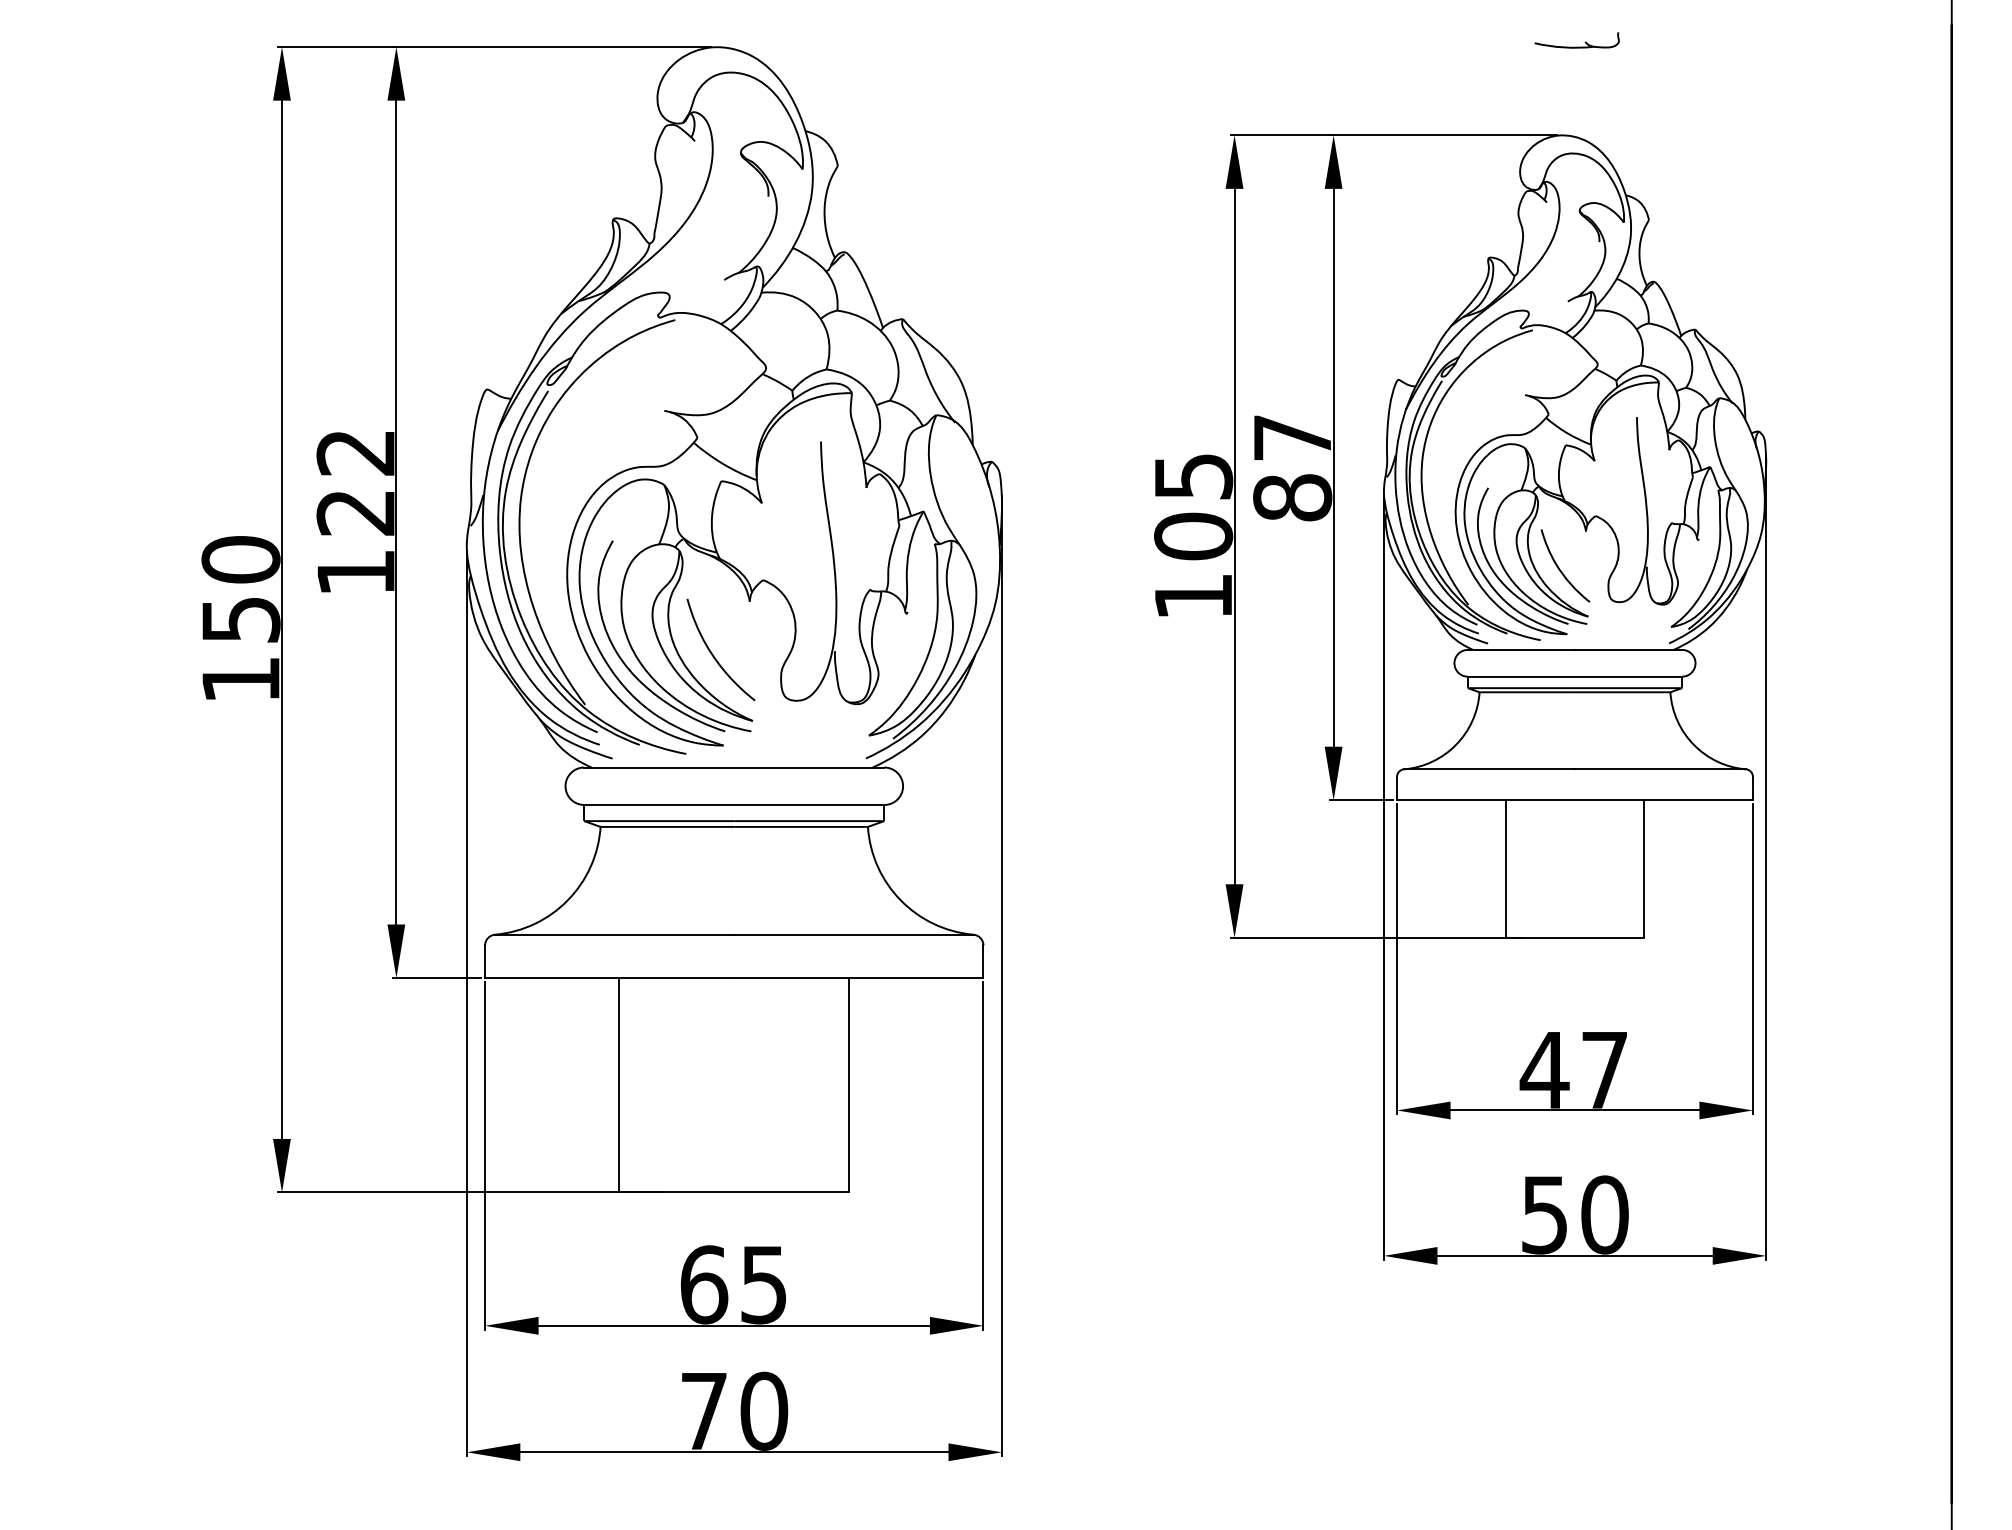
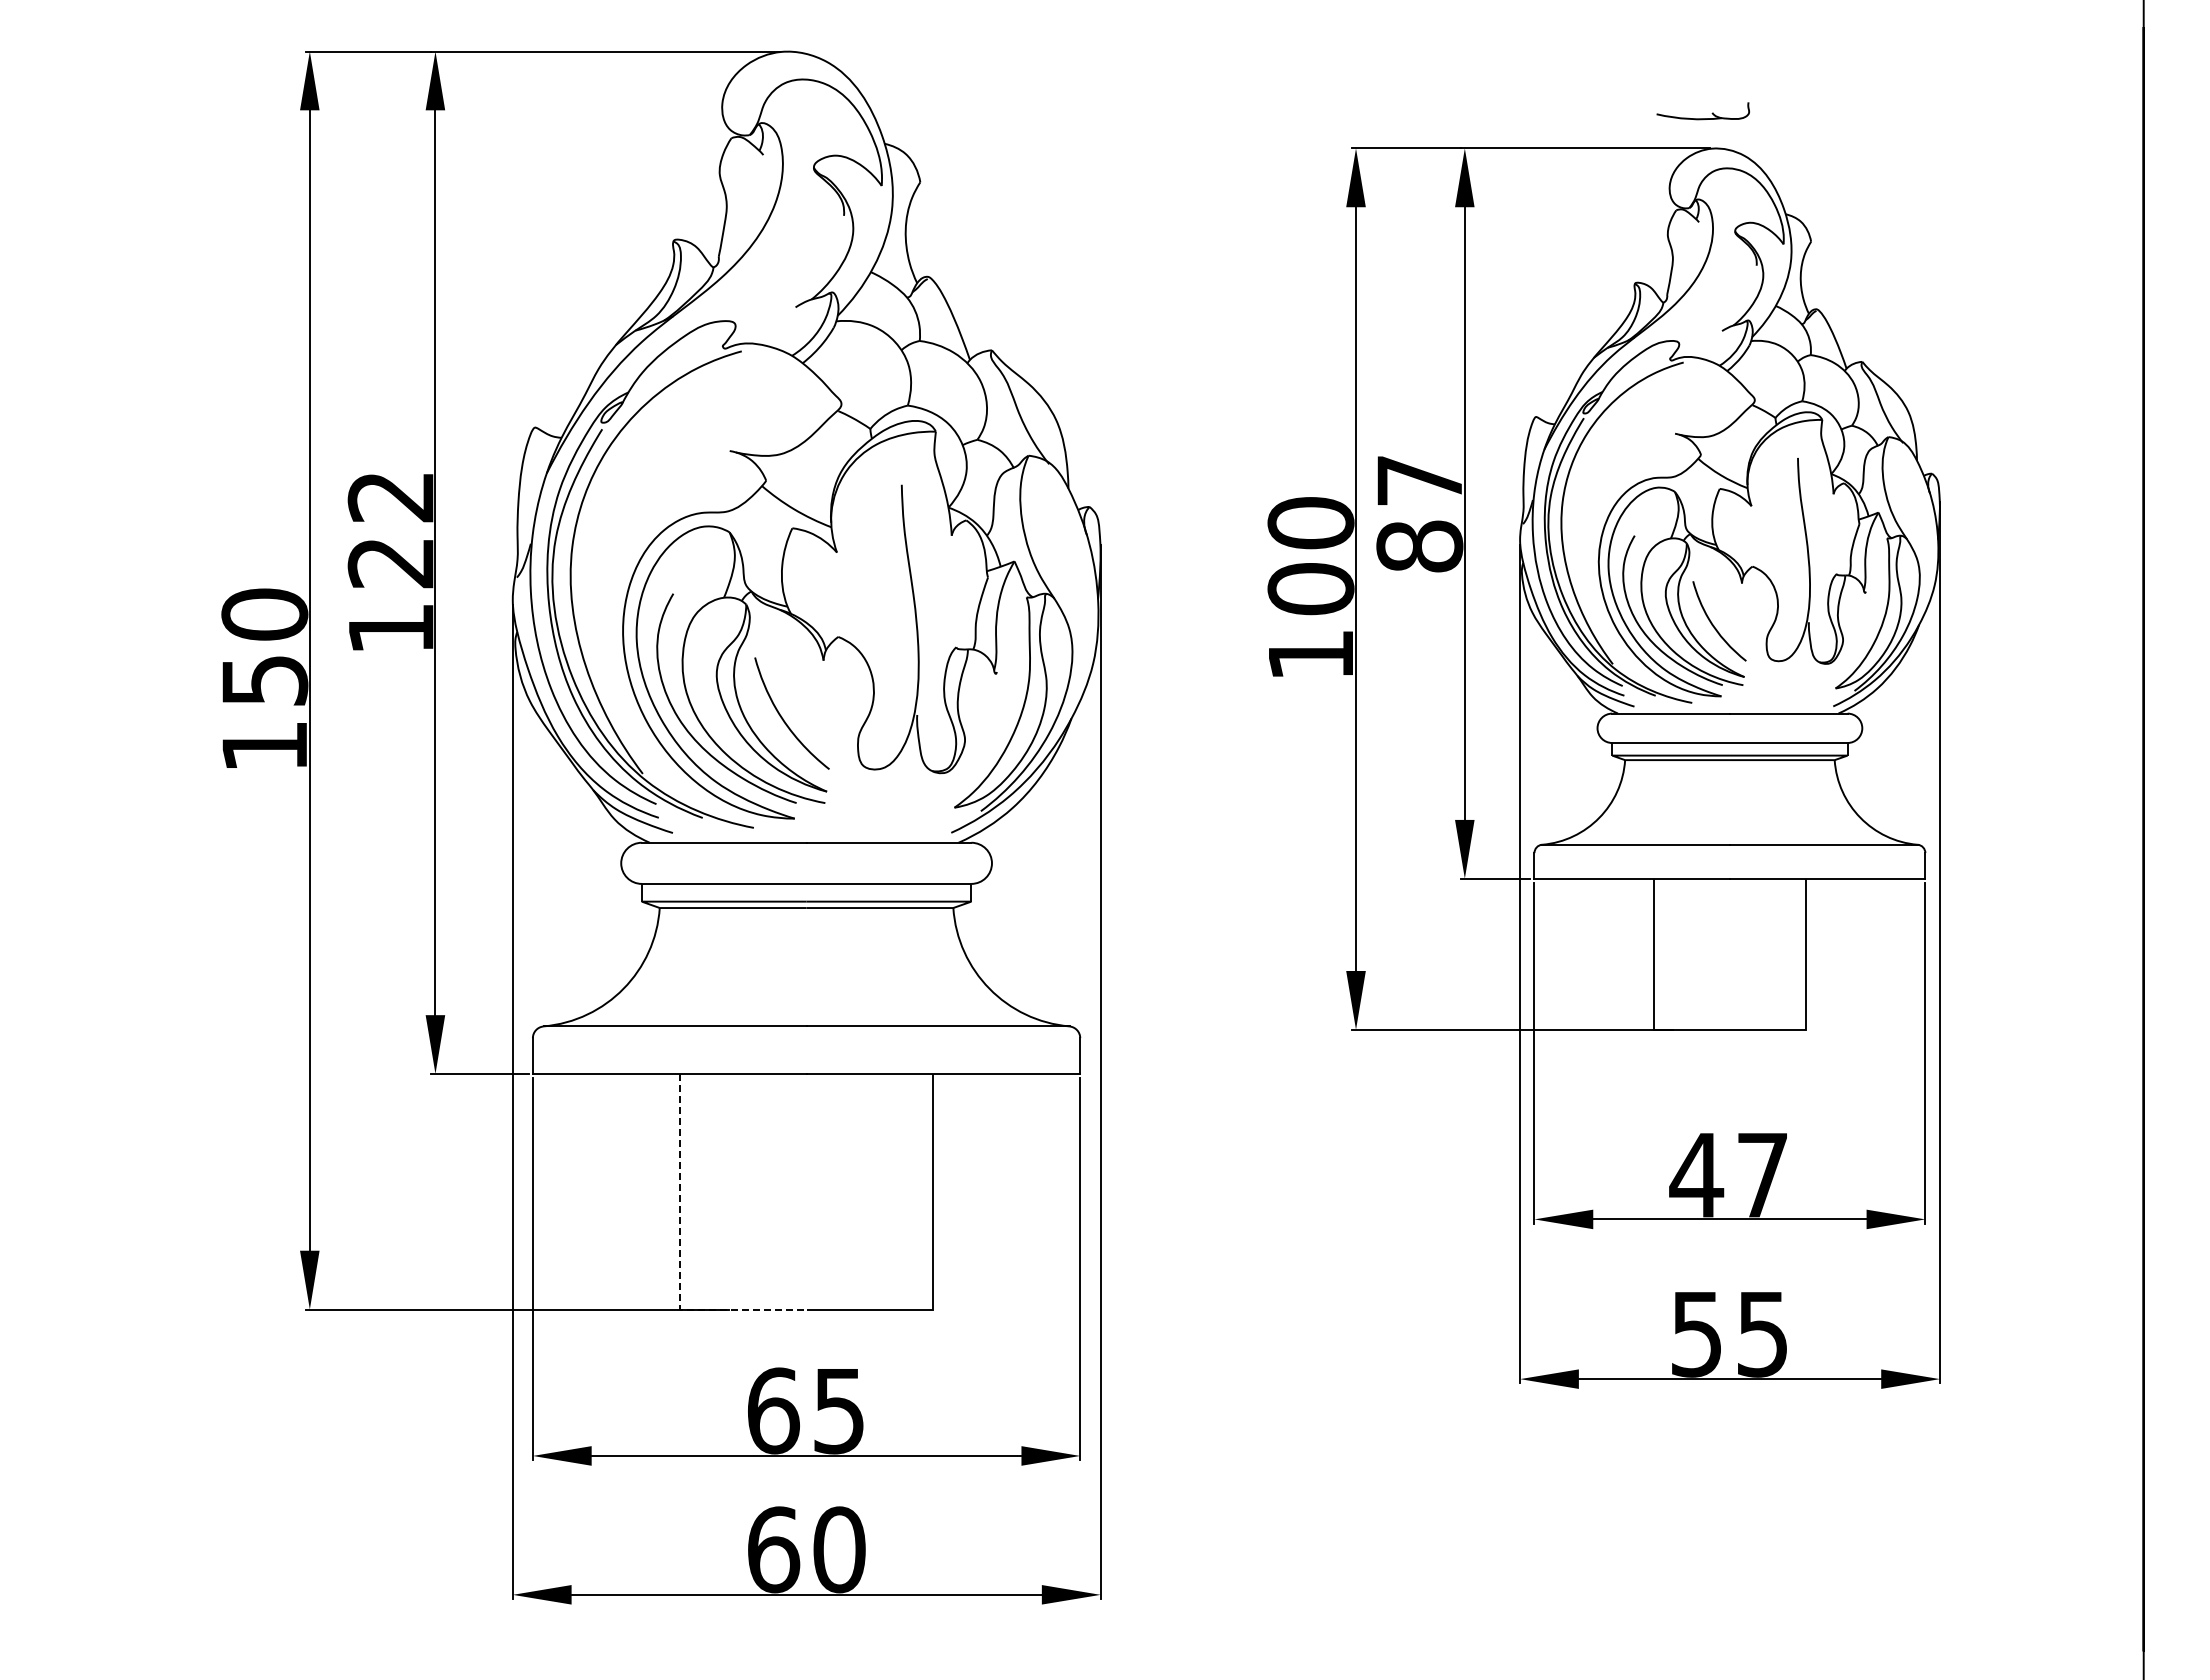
part: (1576, 47) -> (1702, 118), moved
text: (1193, 476) -> (1310, 523), 105 -> 100
line: (619, 1143) -> (680, 1255), solid -> dashed
text: (1605, 1214) -> (1763, 1333), 50 -> 55
text: (705, 1410) -> (774, 1549), 70 -> 60

